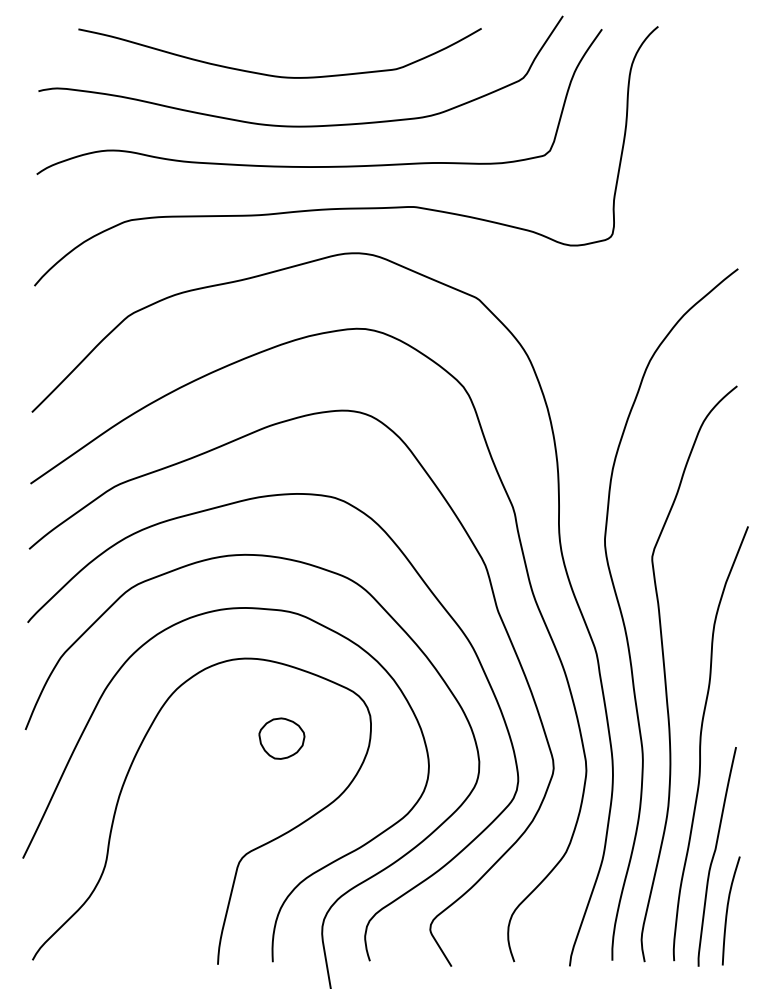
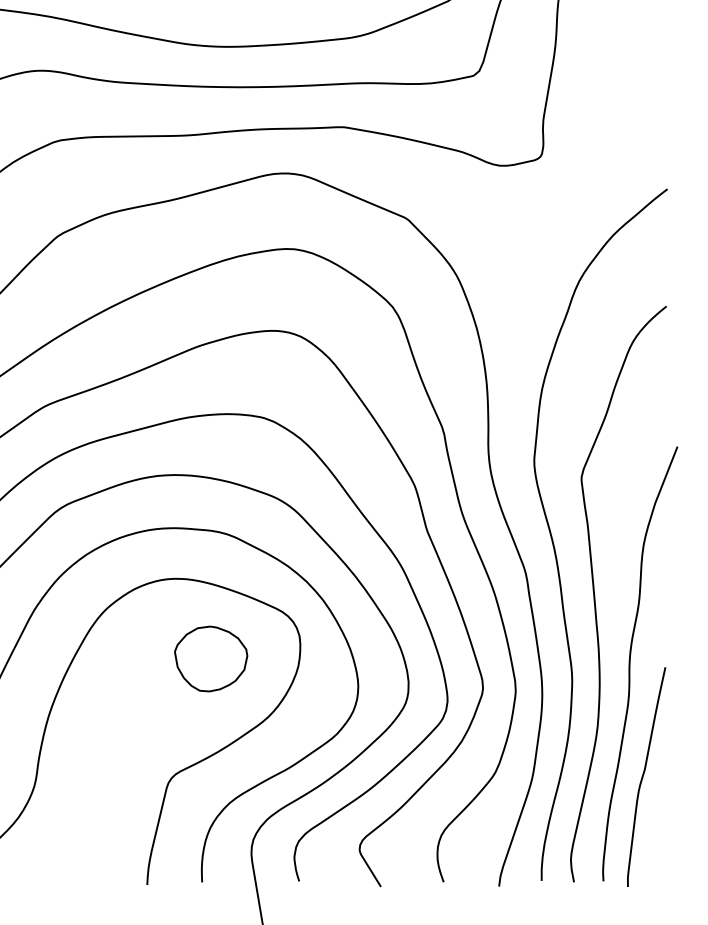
part: (281, 738) -> (210, 658), size x1.6
curve: (728, 909) -> (657, 829), removed

